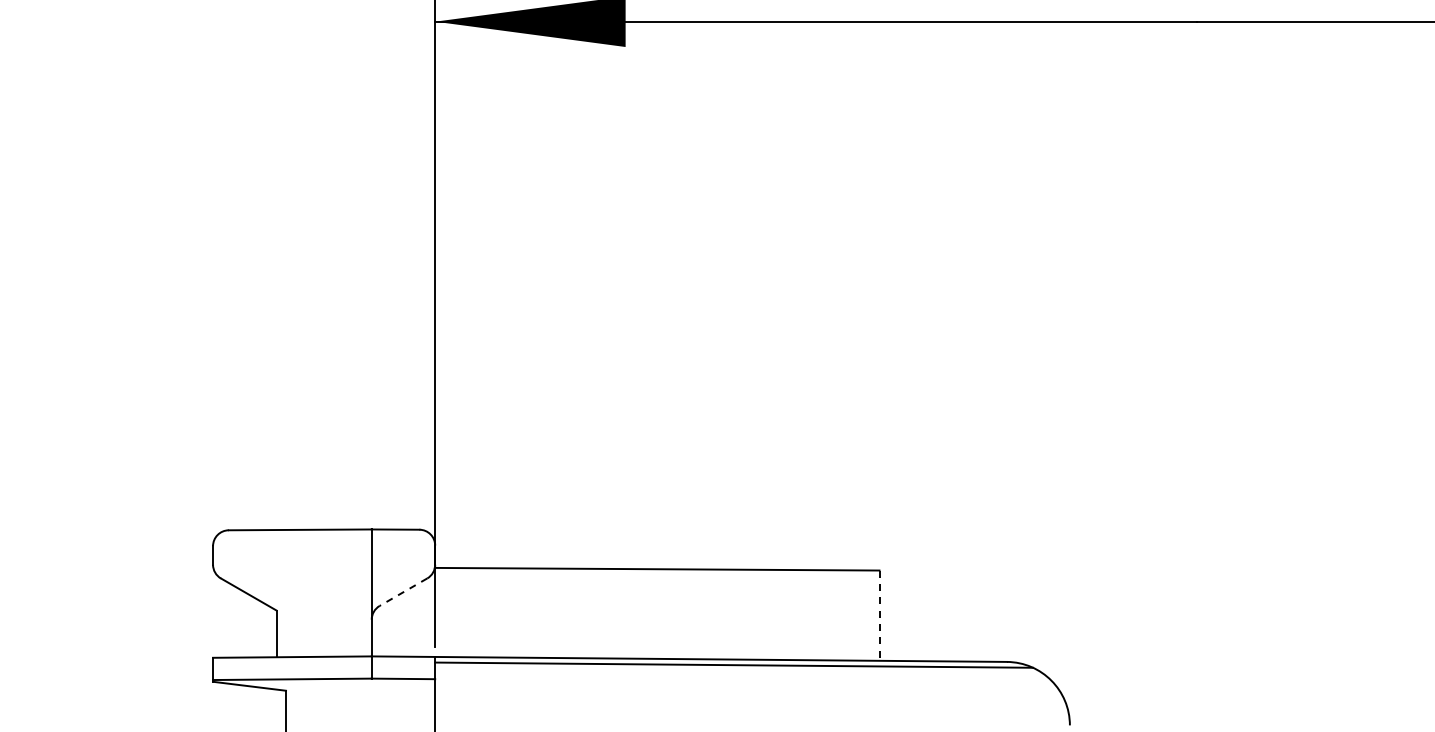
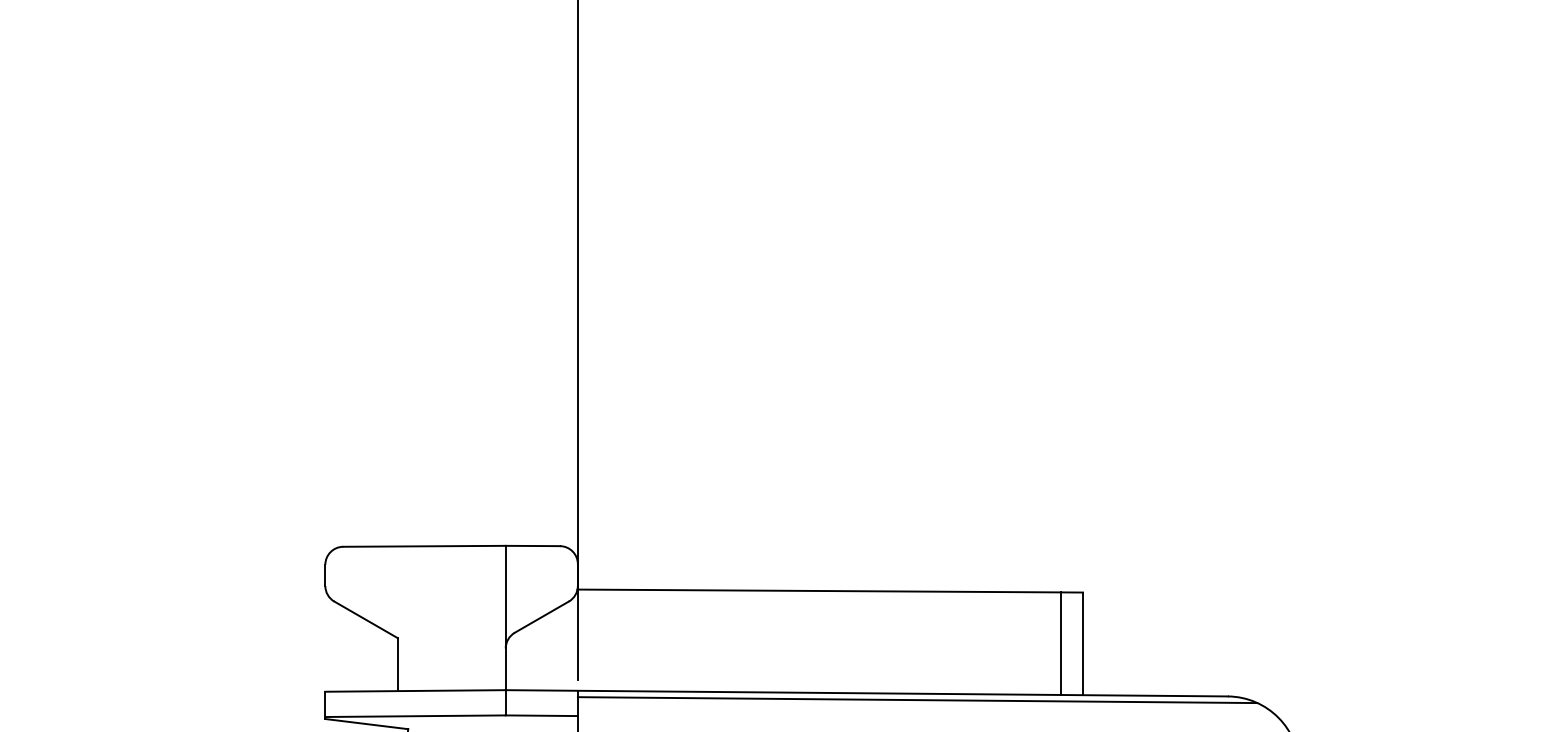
line: (403, 592) -> (541, 617), dashed -> solid
line: (860, 615) -> (1061, 643), added
line: (879, 616) -> (1082, 644), dashed -> solid

